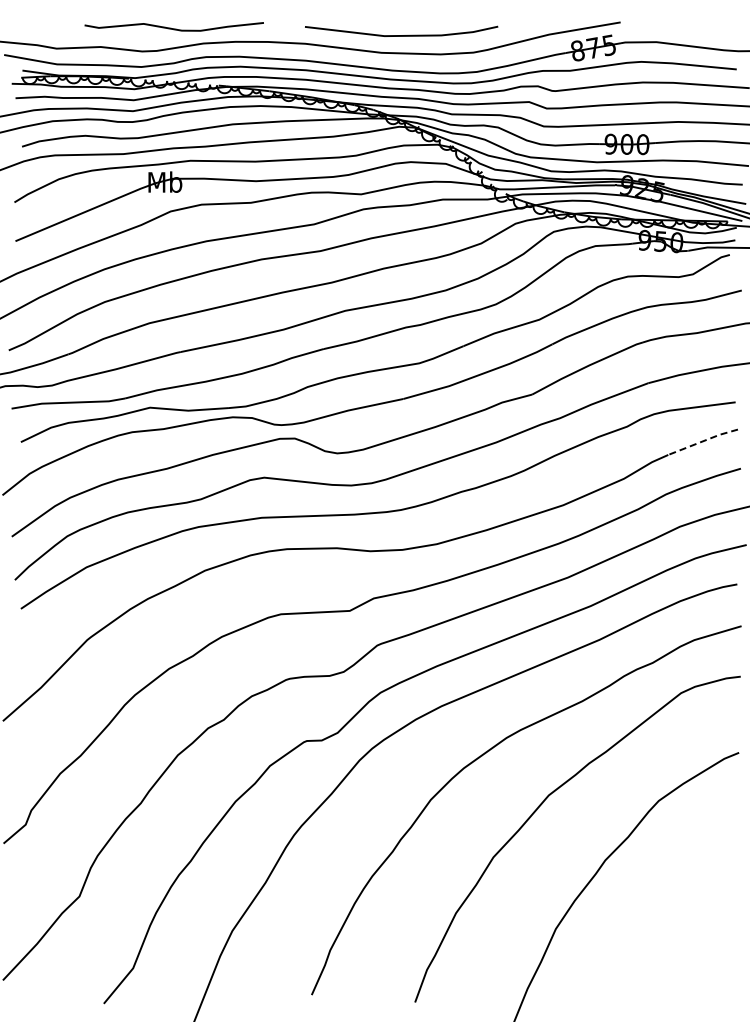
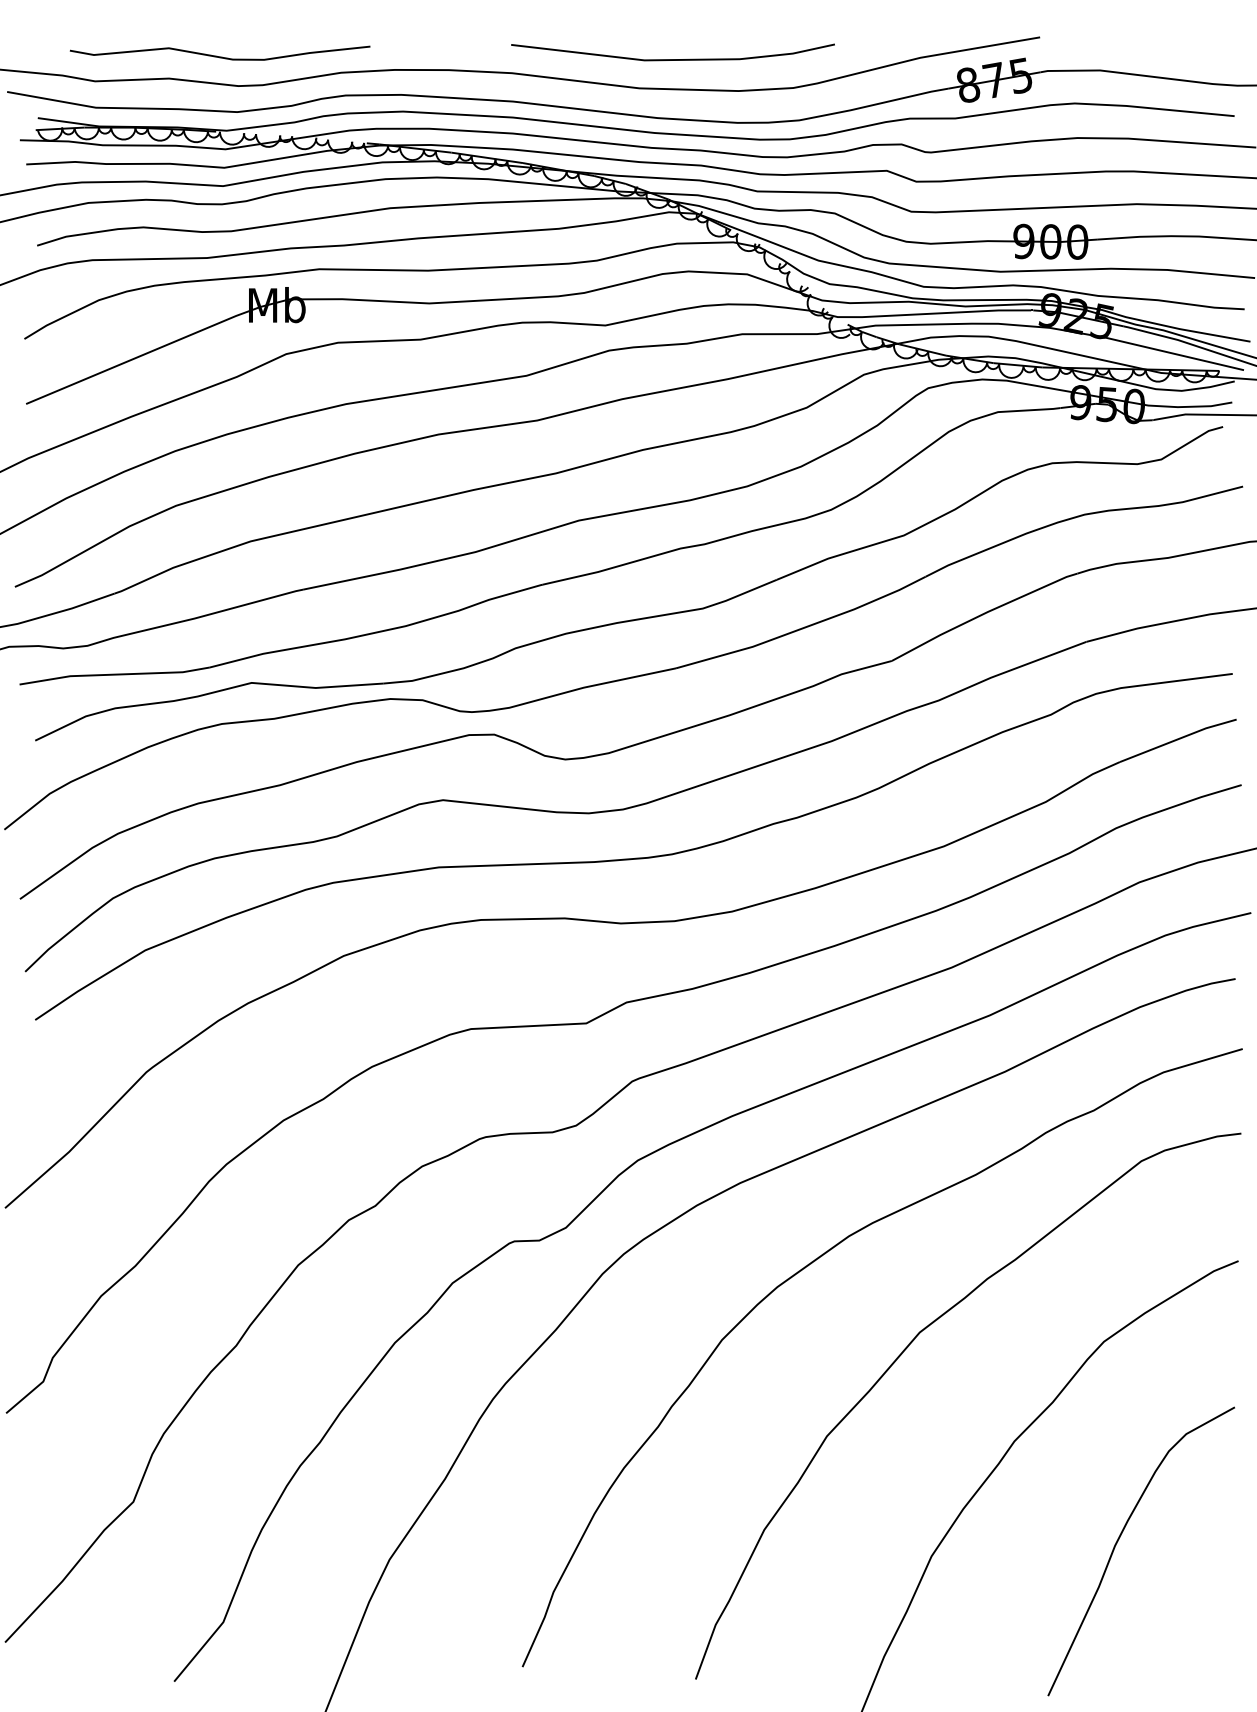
curve: (173, 28) -> (218, 55), moved
line: (703, 441) -> (1178, 739), dashed -> solid
curve: (668, 919) -> (1120, 1540), added

